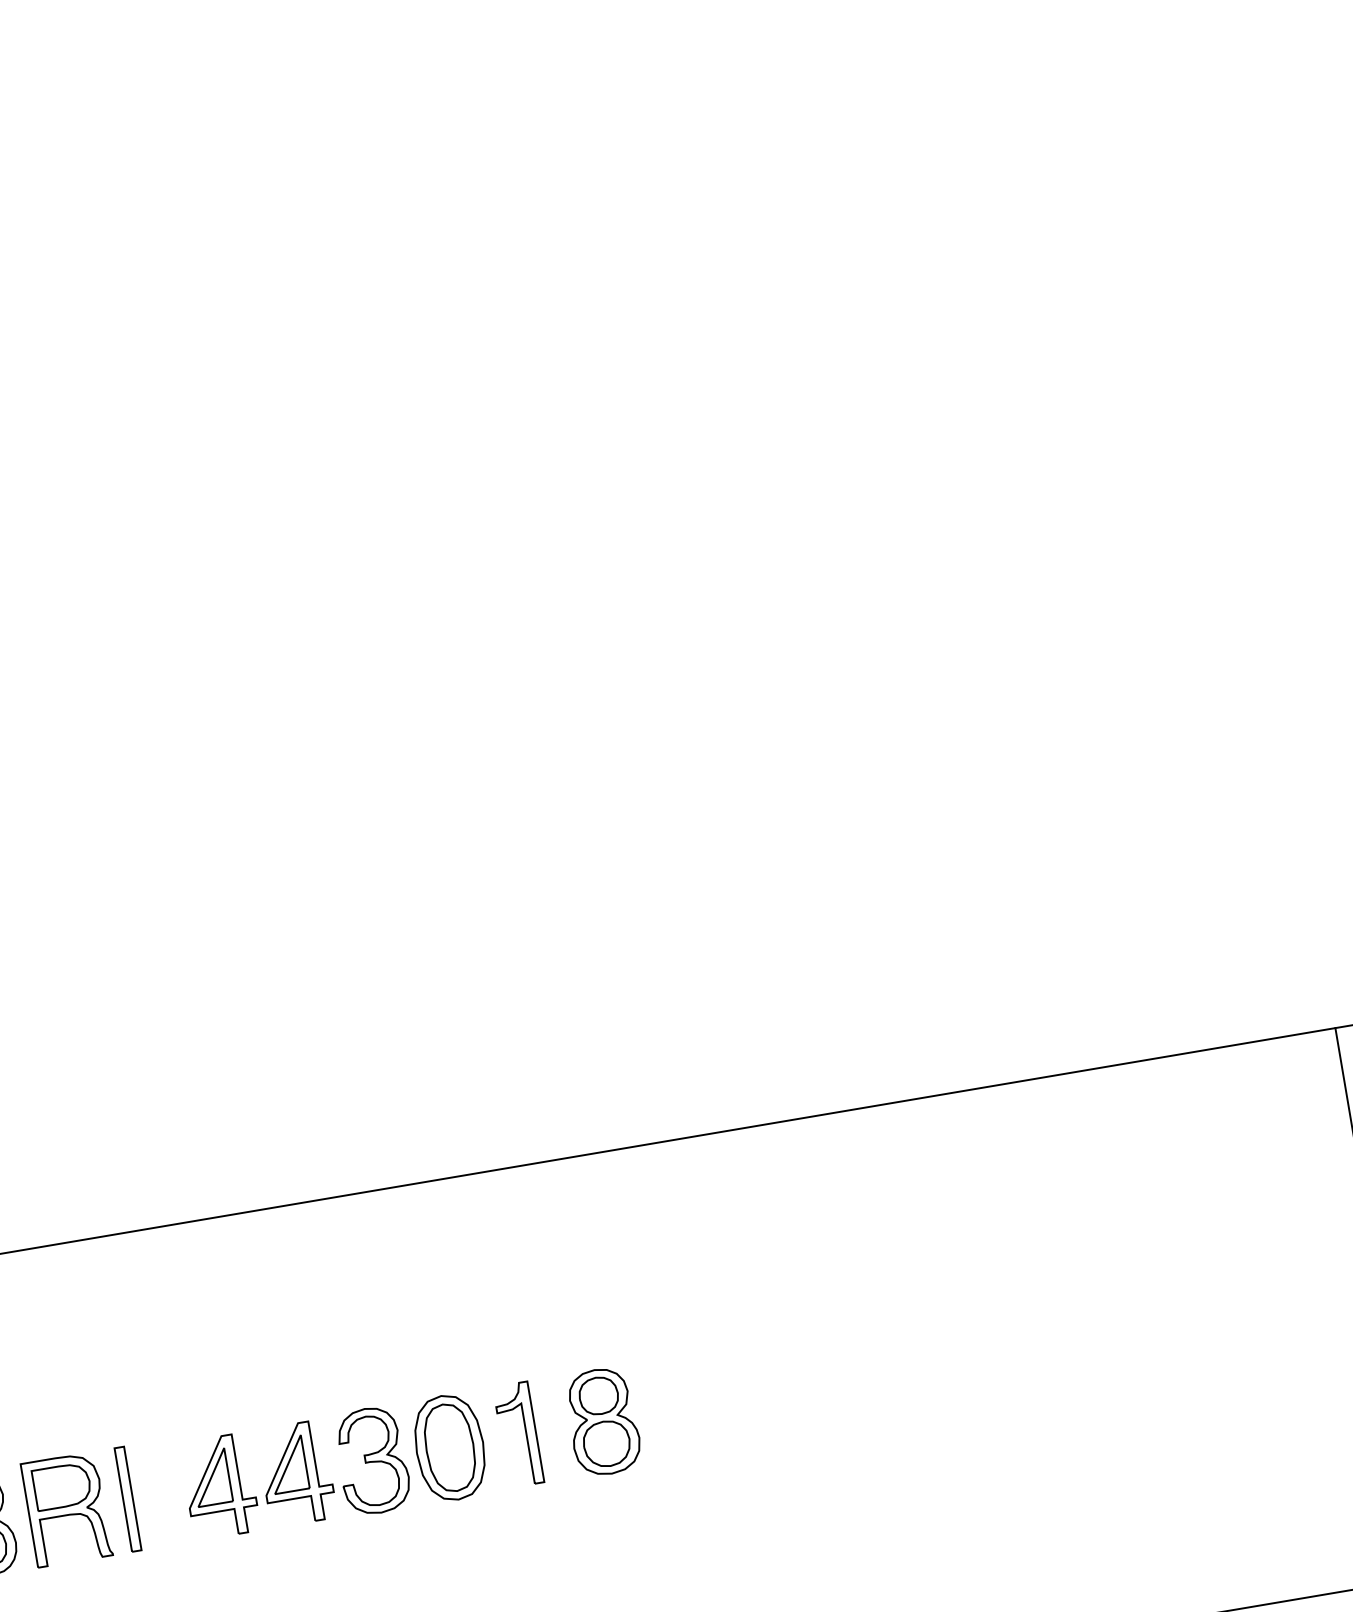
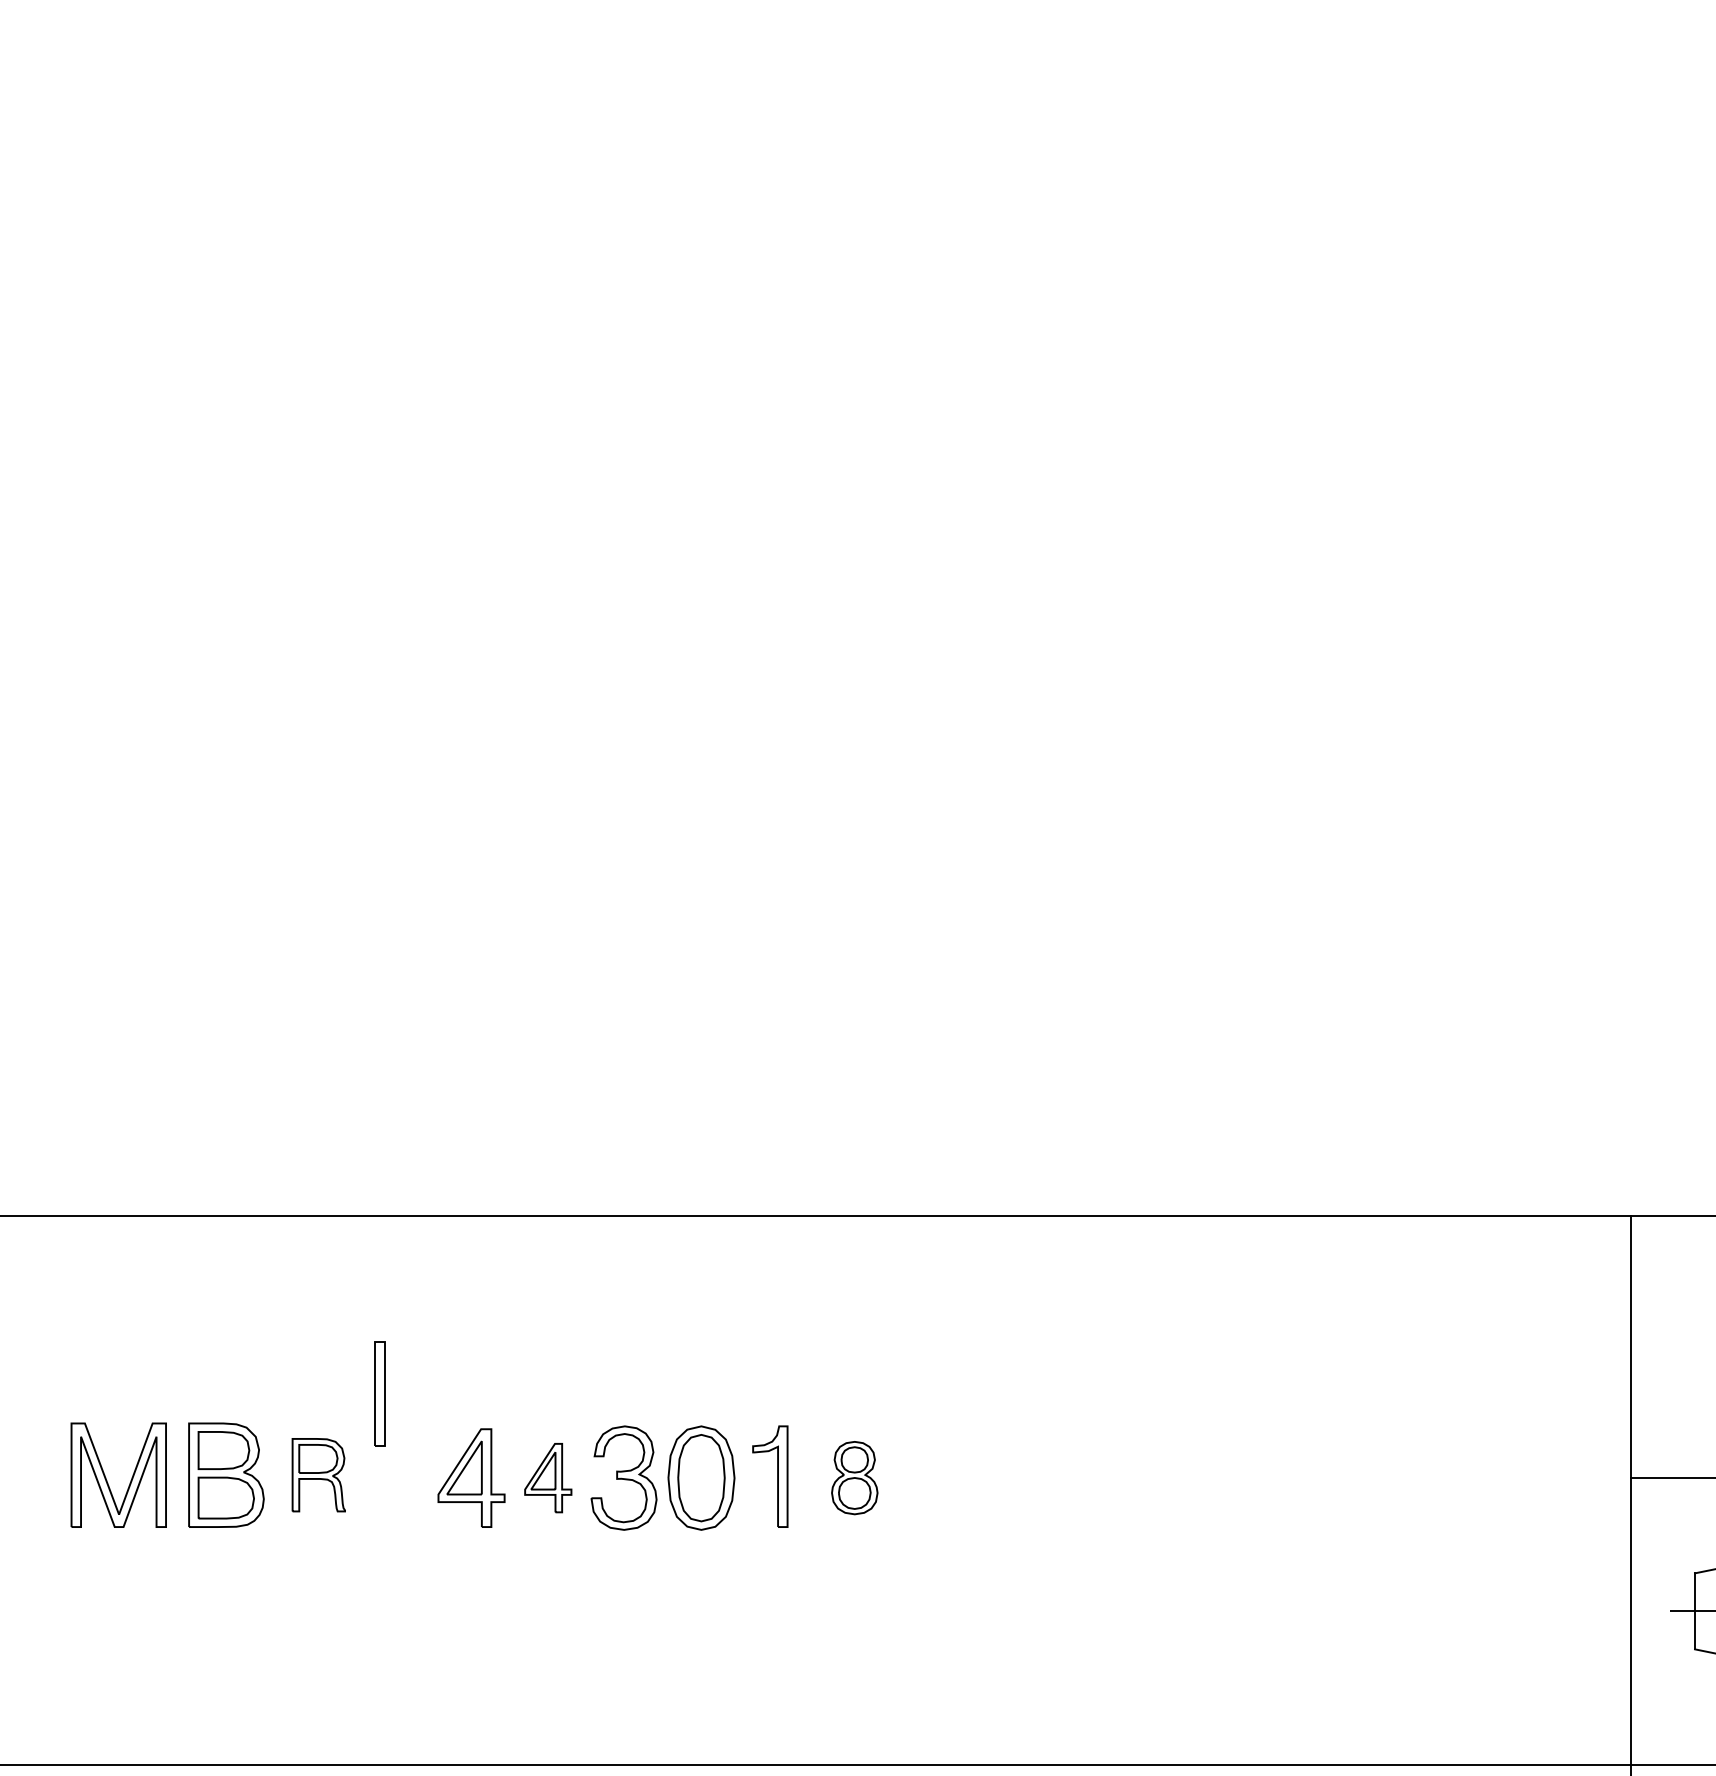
part: (602, 1421) -> (854, 1477), size x0.7
part: (296, 1473) -> (548, 1477), size x0.7
part: (127, 1498) -> (379, 1393), moved
part: (66, 1508) -> (318, 1474), size x0.7

